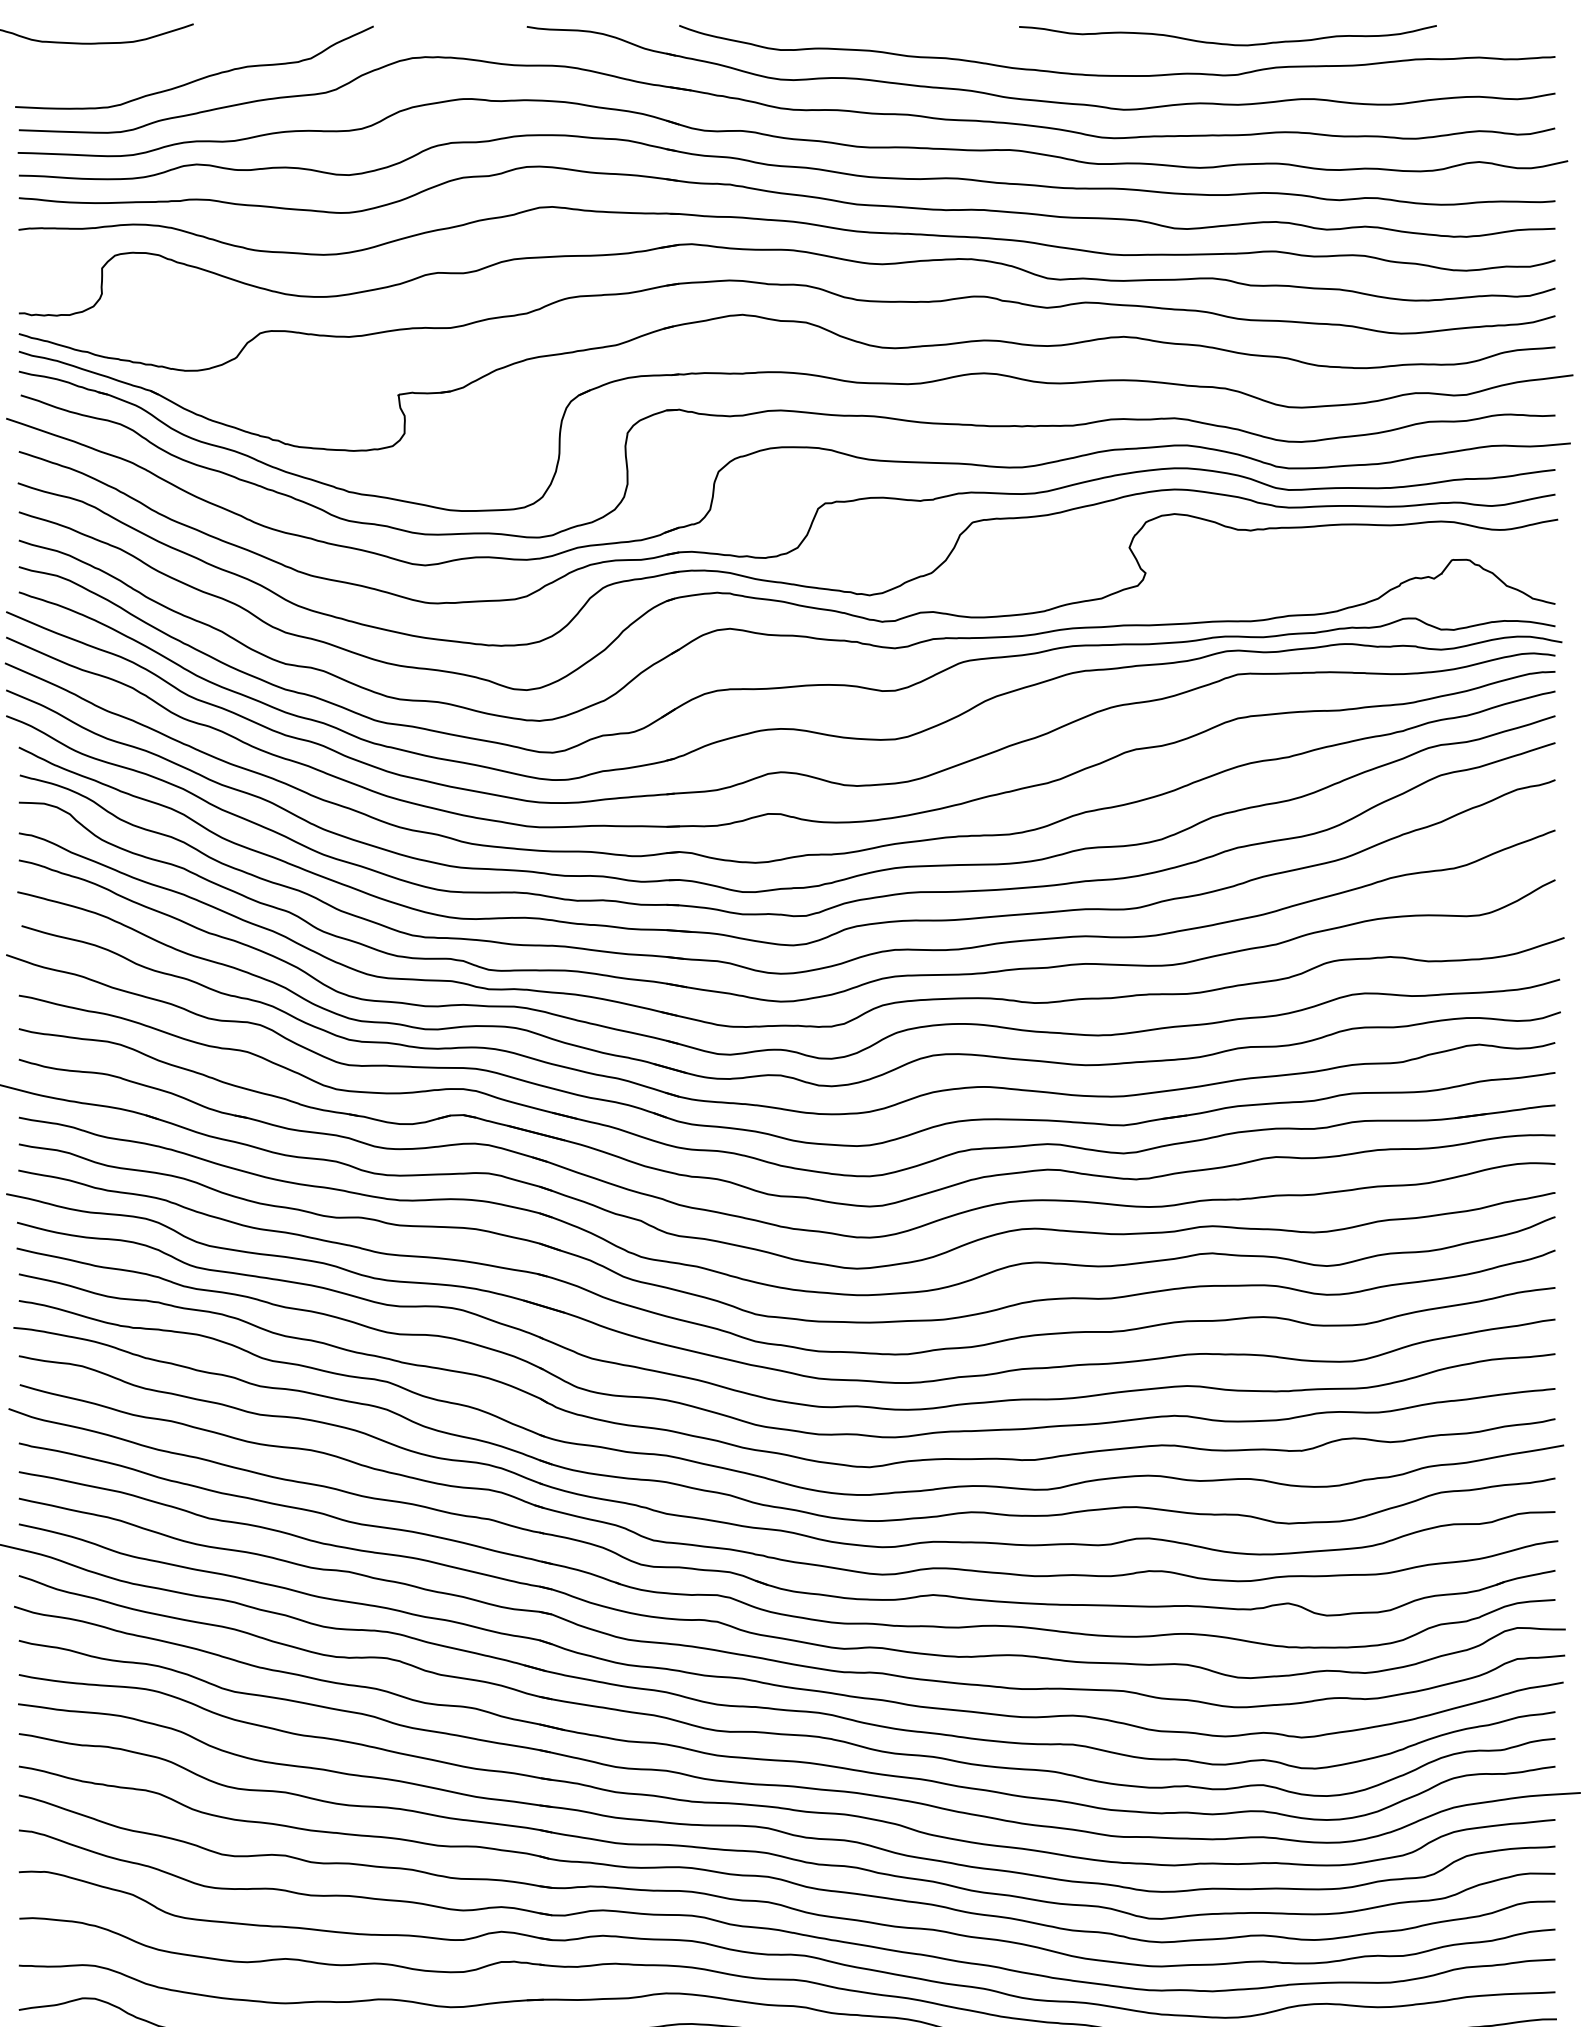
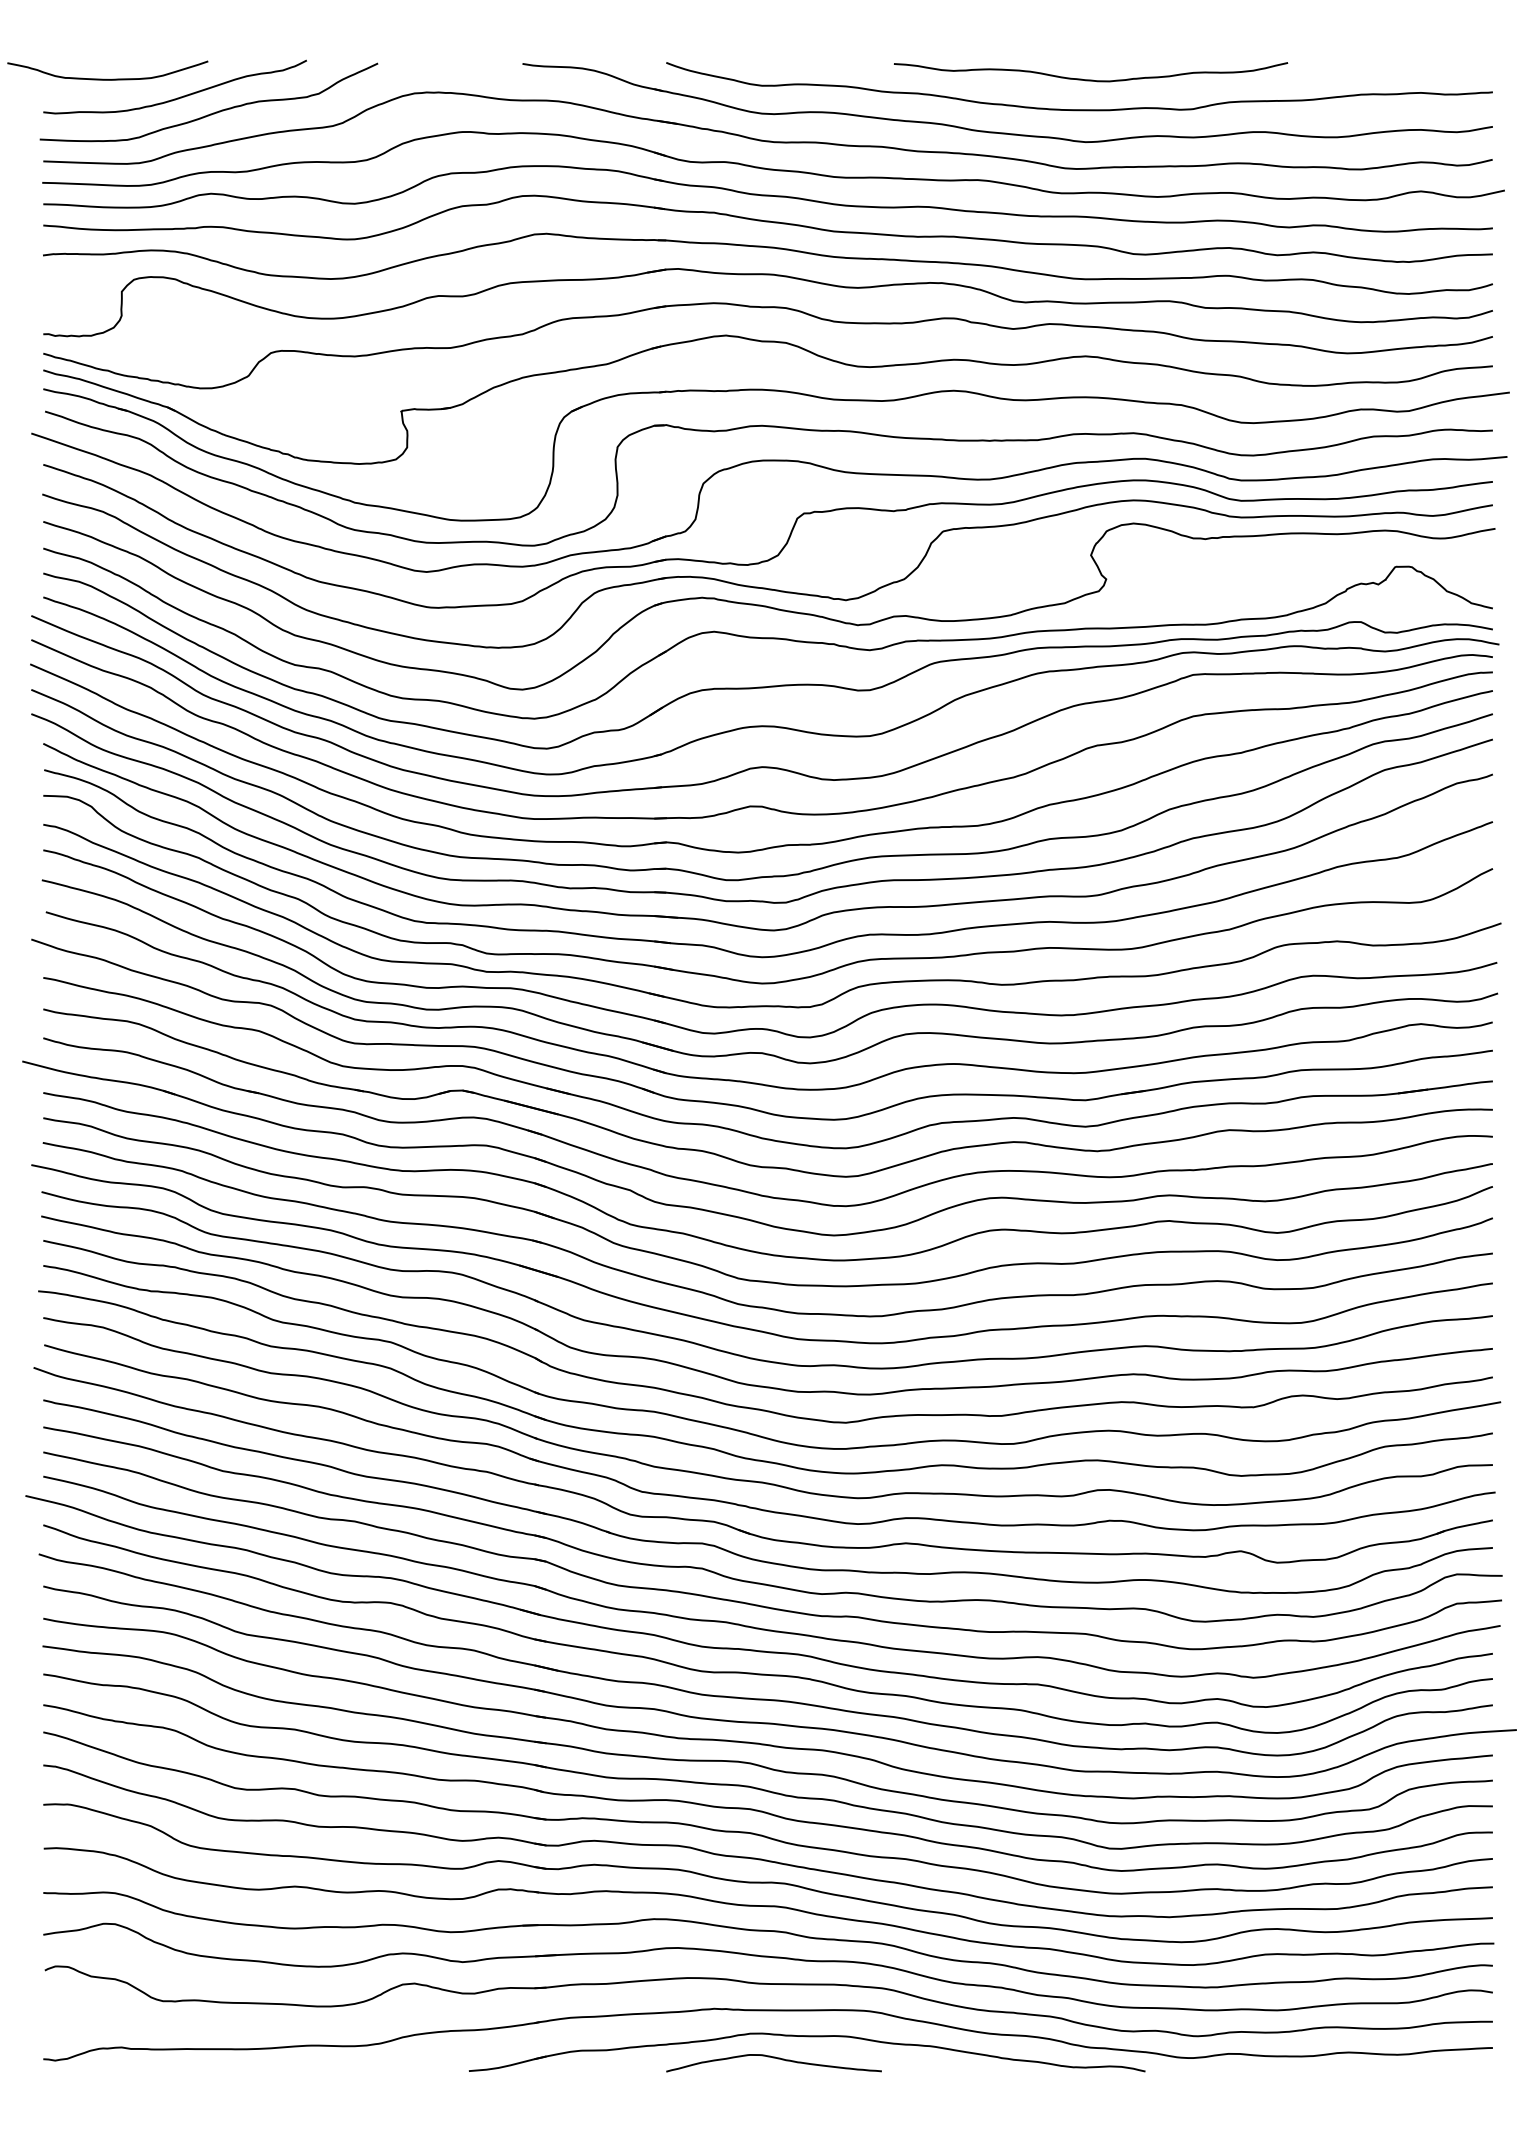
curve: (1228, 43) -> (1091, 79), moved
curve: (161, 62) -> (177, 97), added

